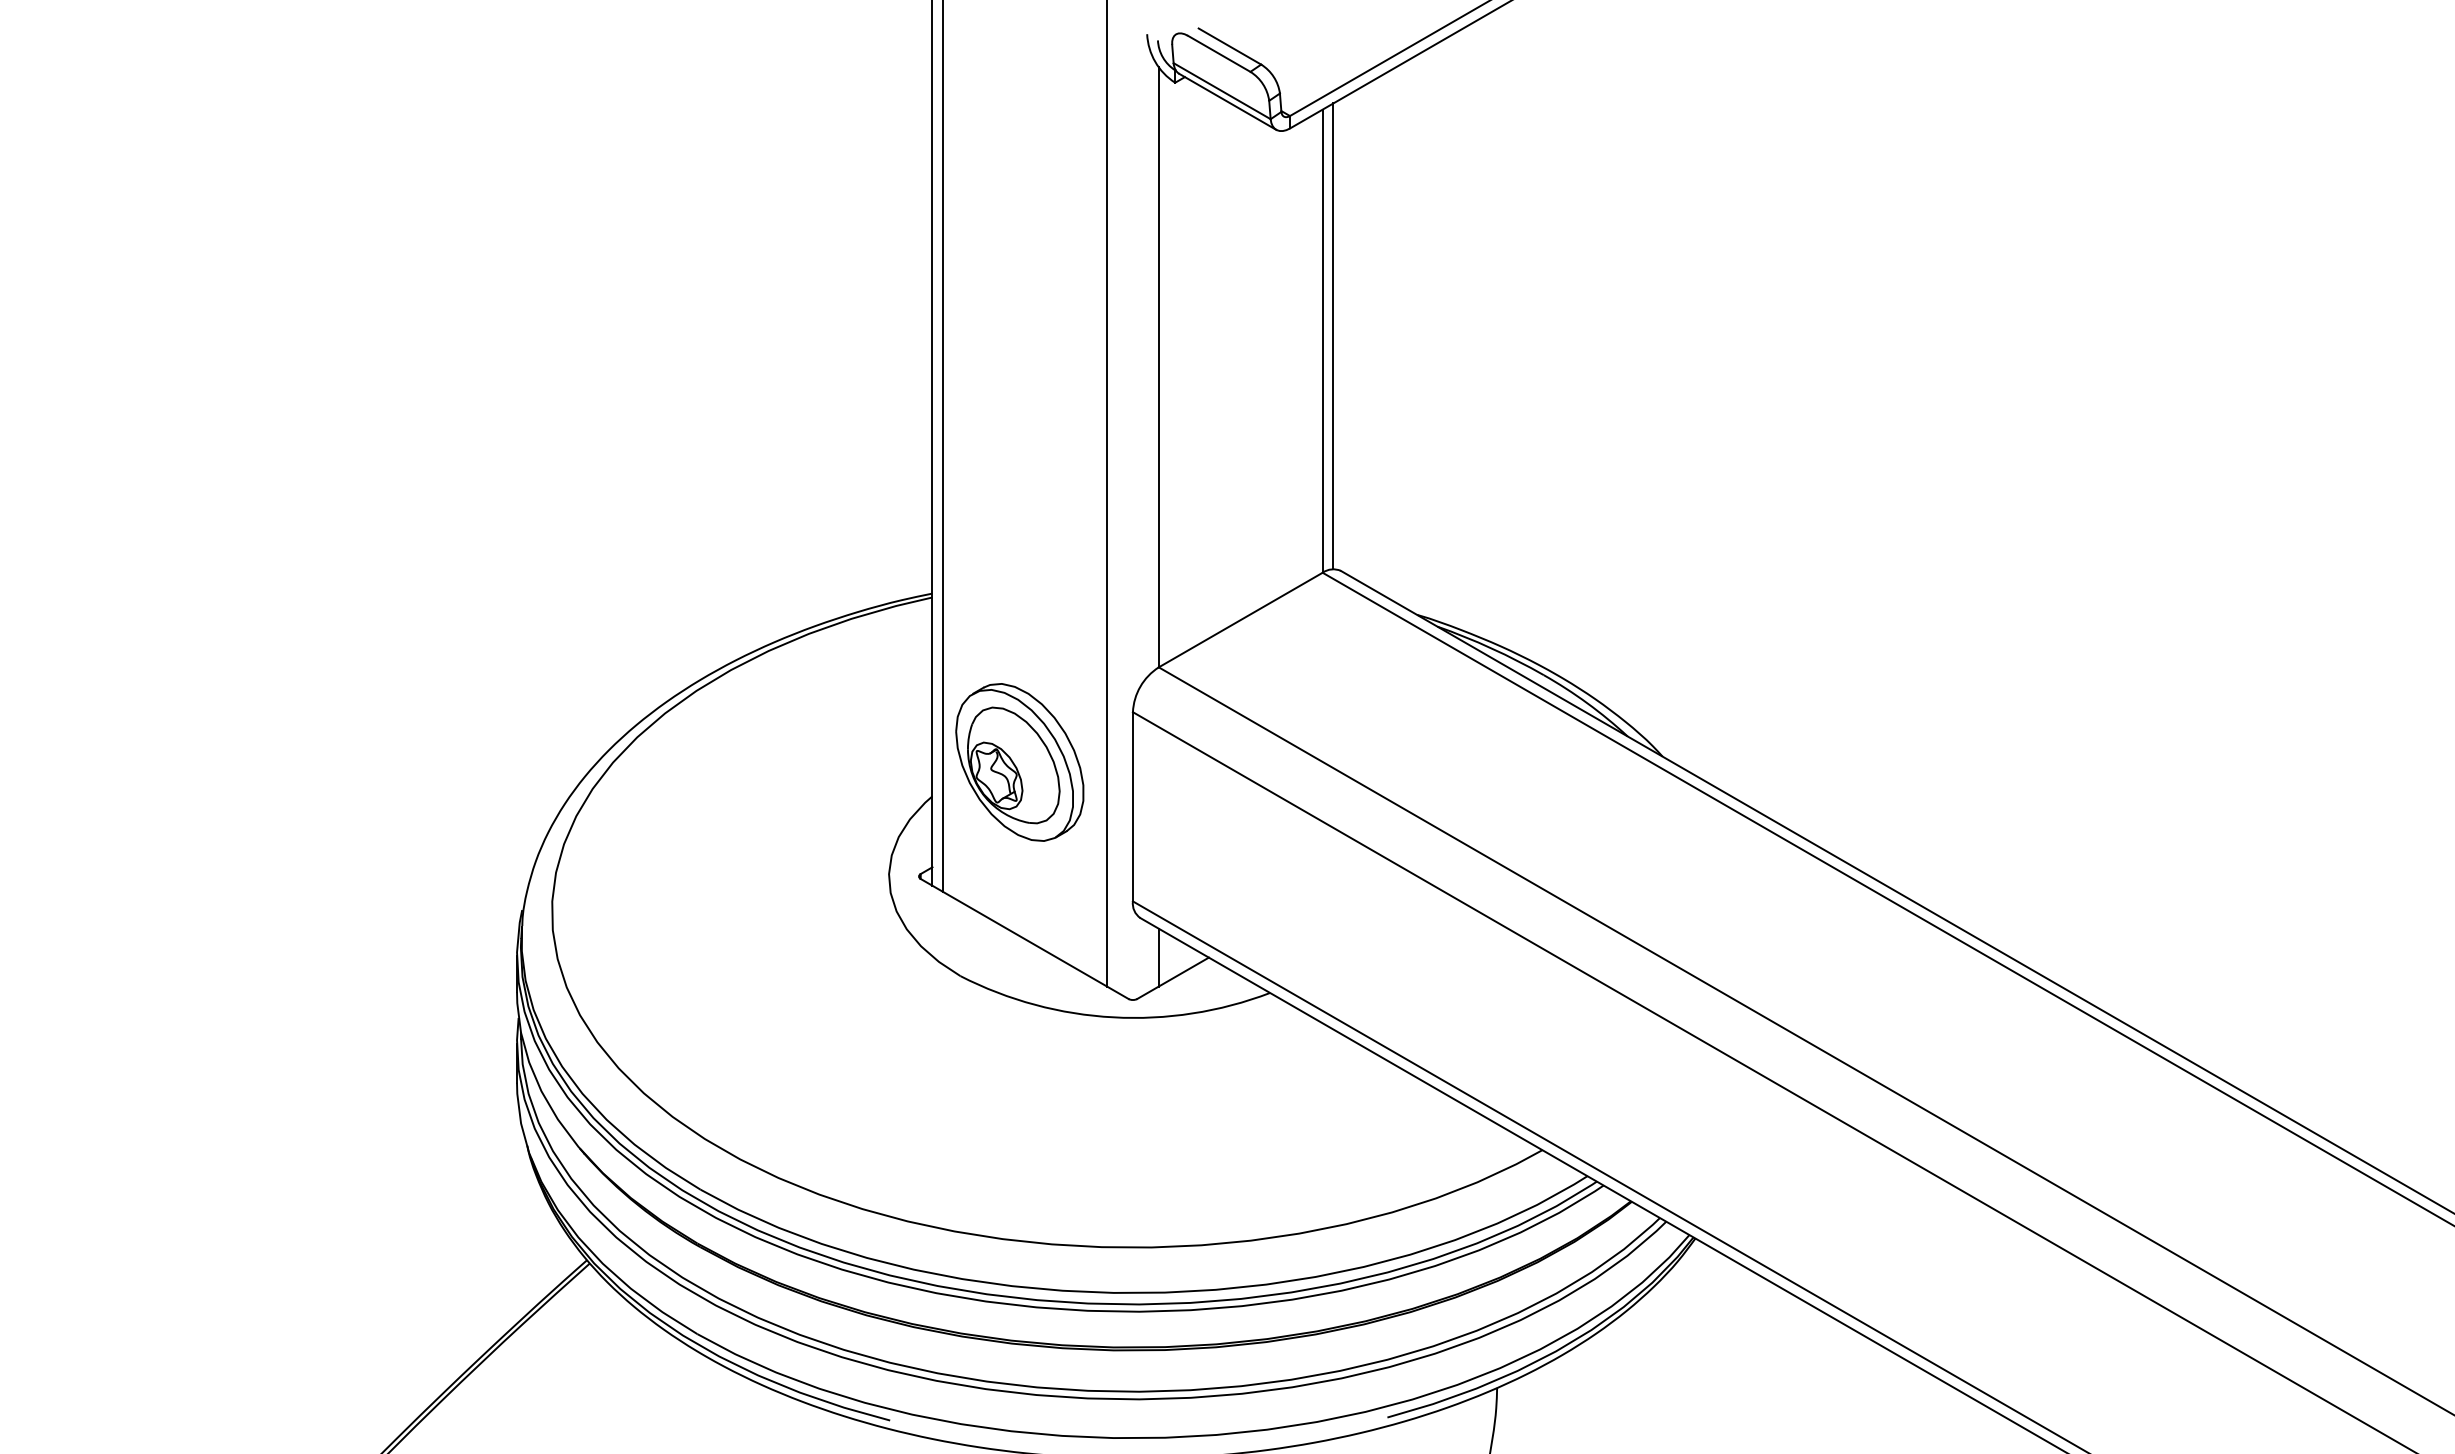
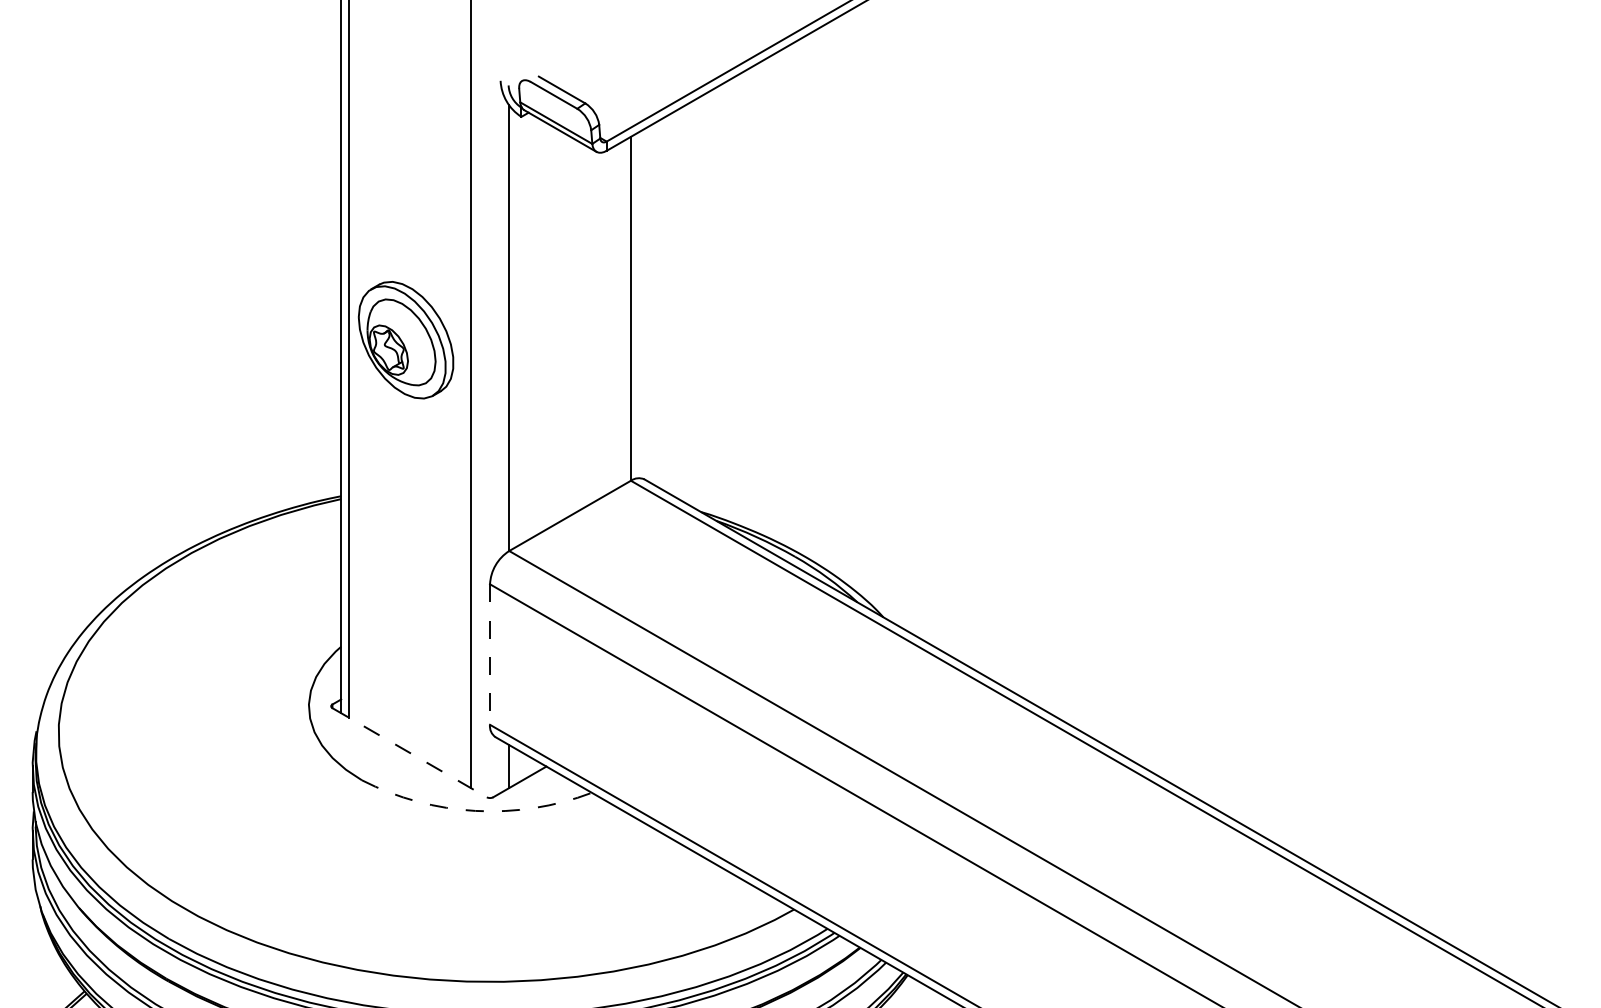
line: (1333, 336) -> (638, 305), removed
part: (1019, 762) -> (405, 340), moved
line: (1132, 806) -> (489, 654), solid -> dashed
line: (1024, 939) -> (409, 753), solid -> dashed
arc: (1113, 1017) -> (475, 811), solid -> dashed

